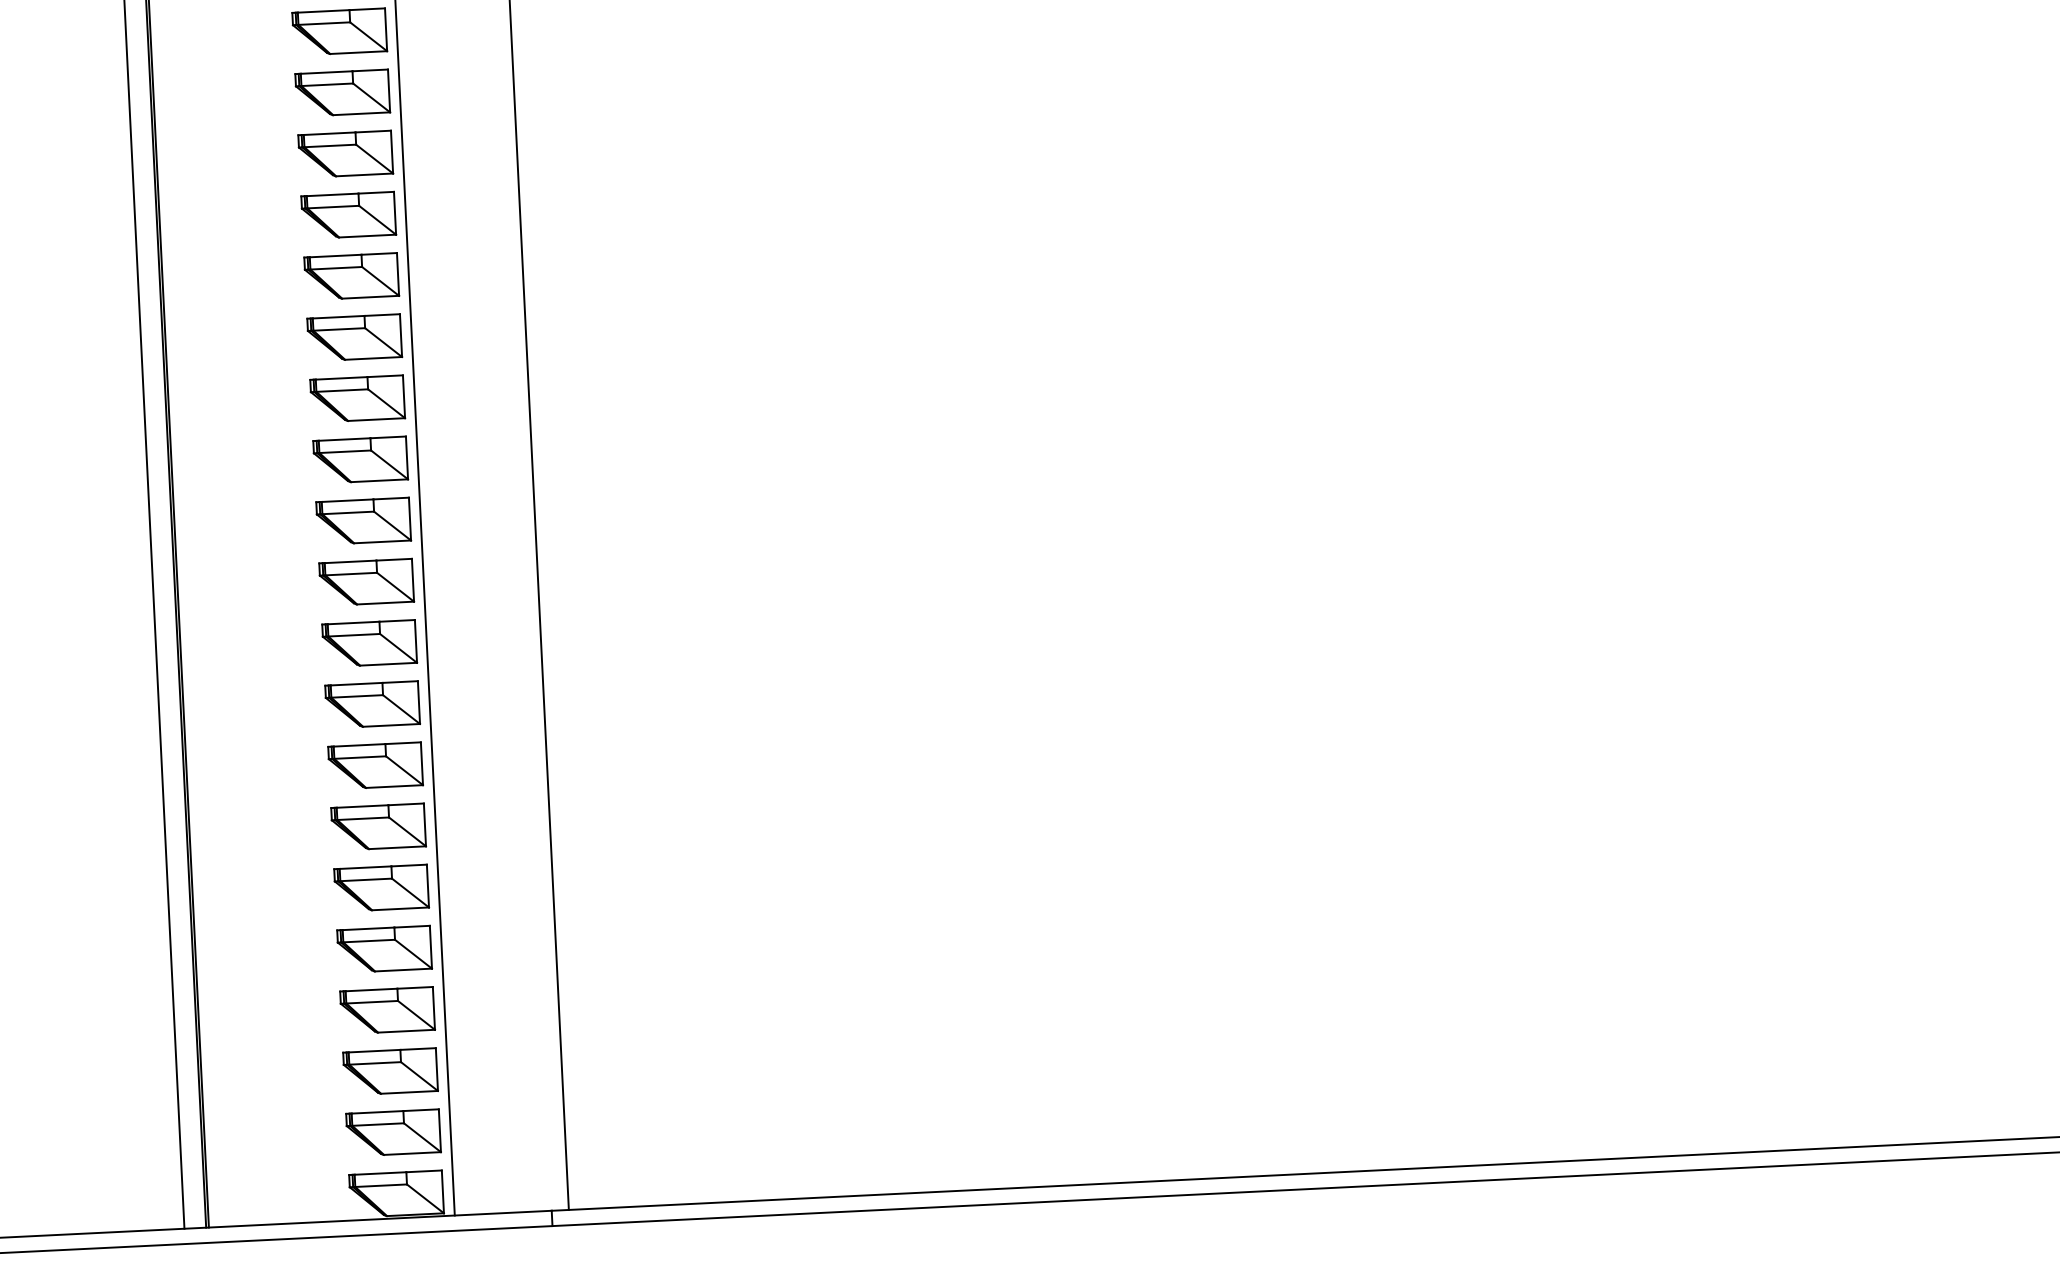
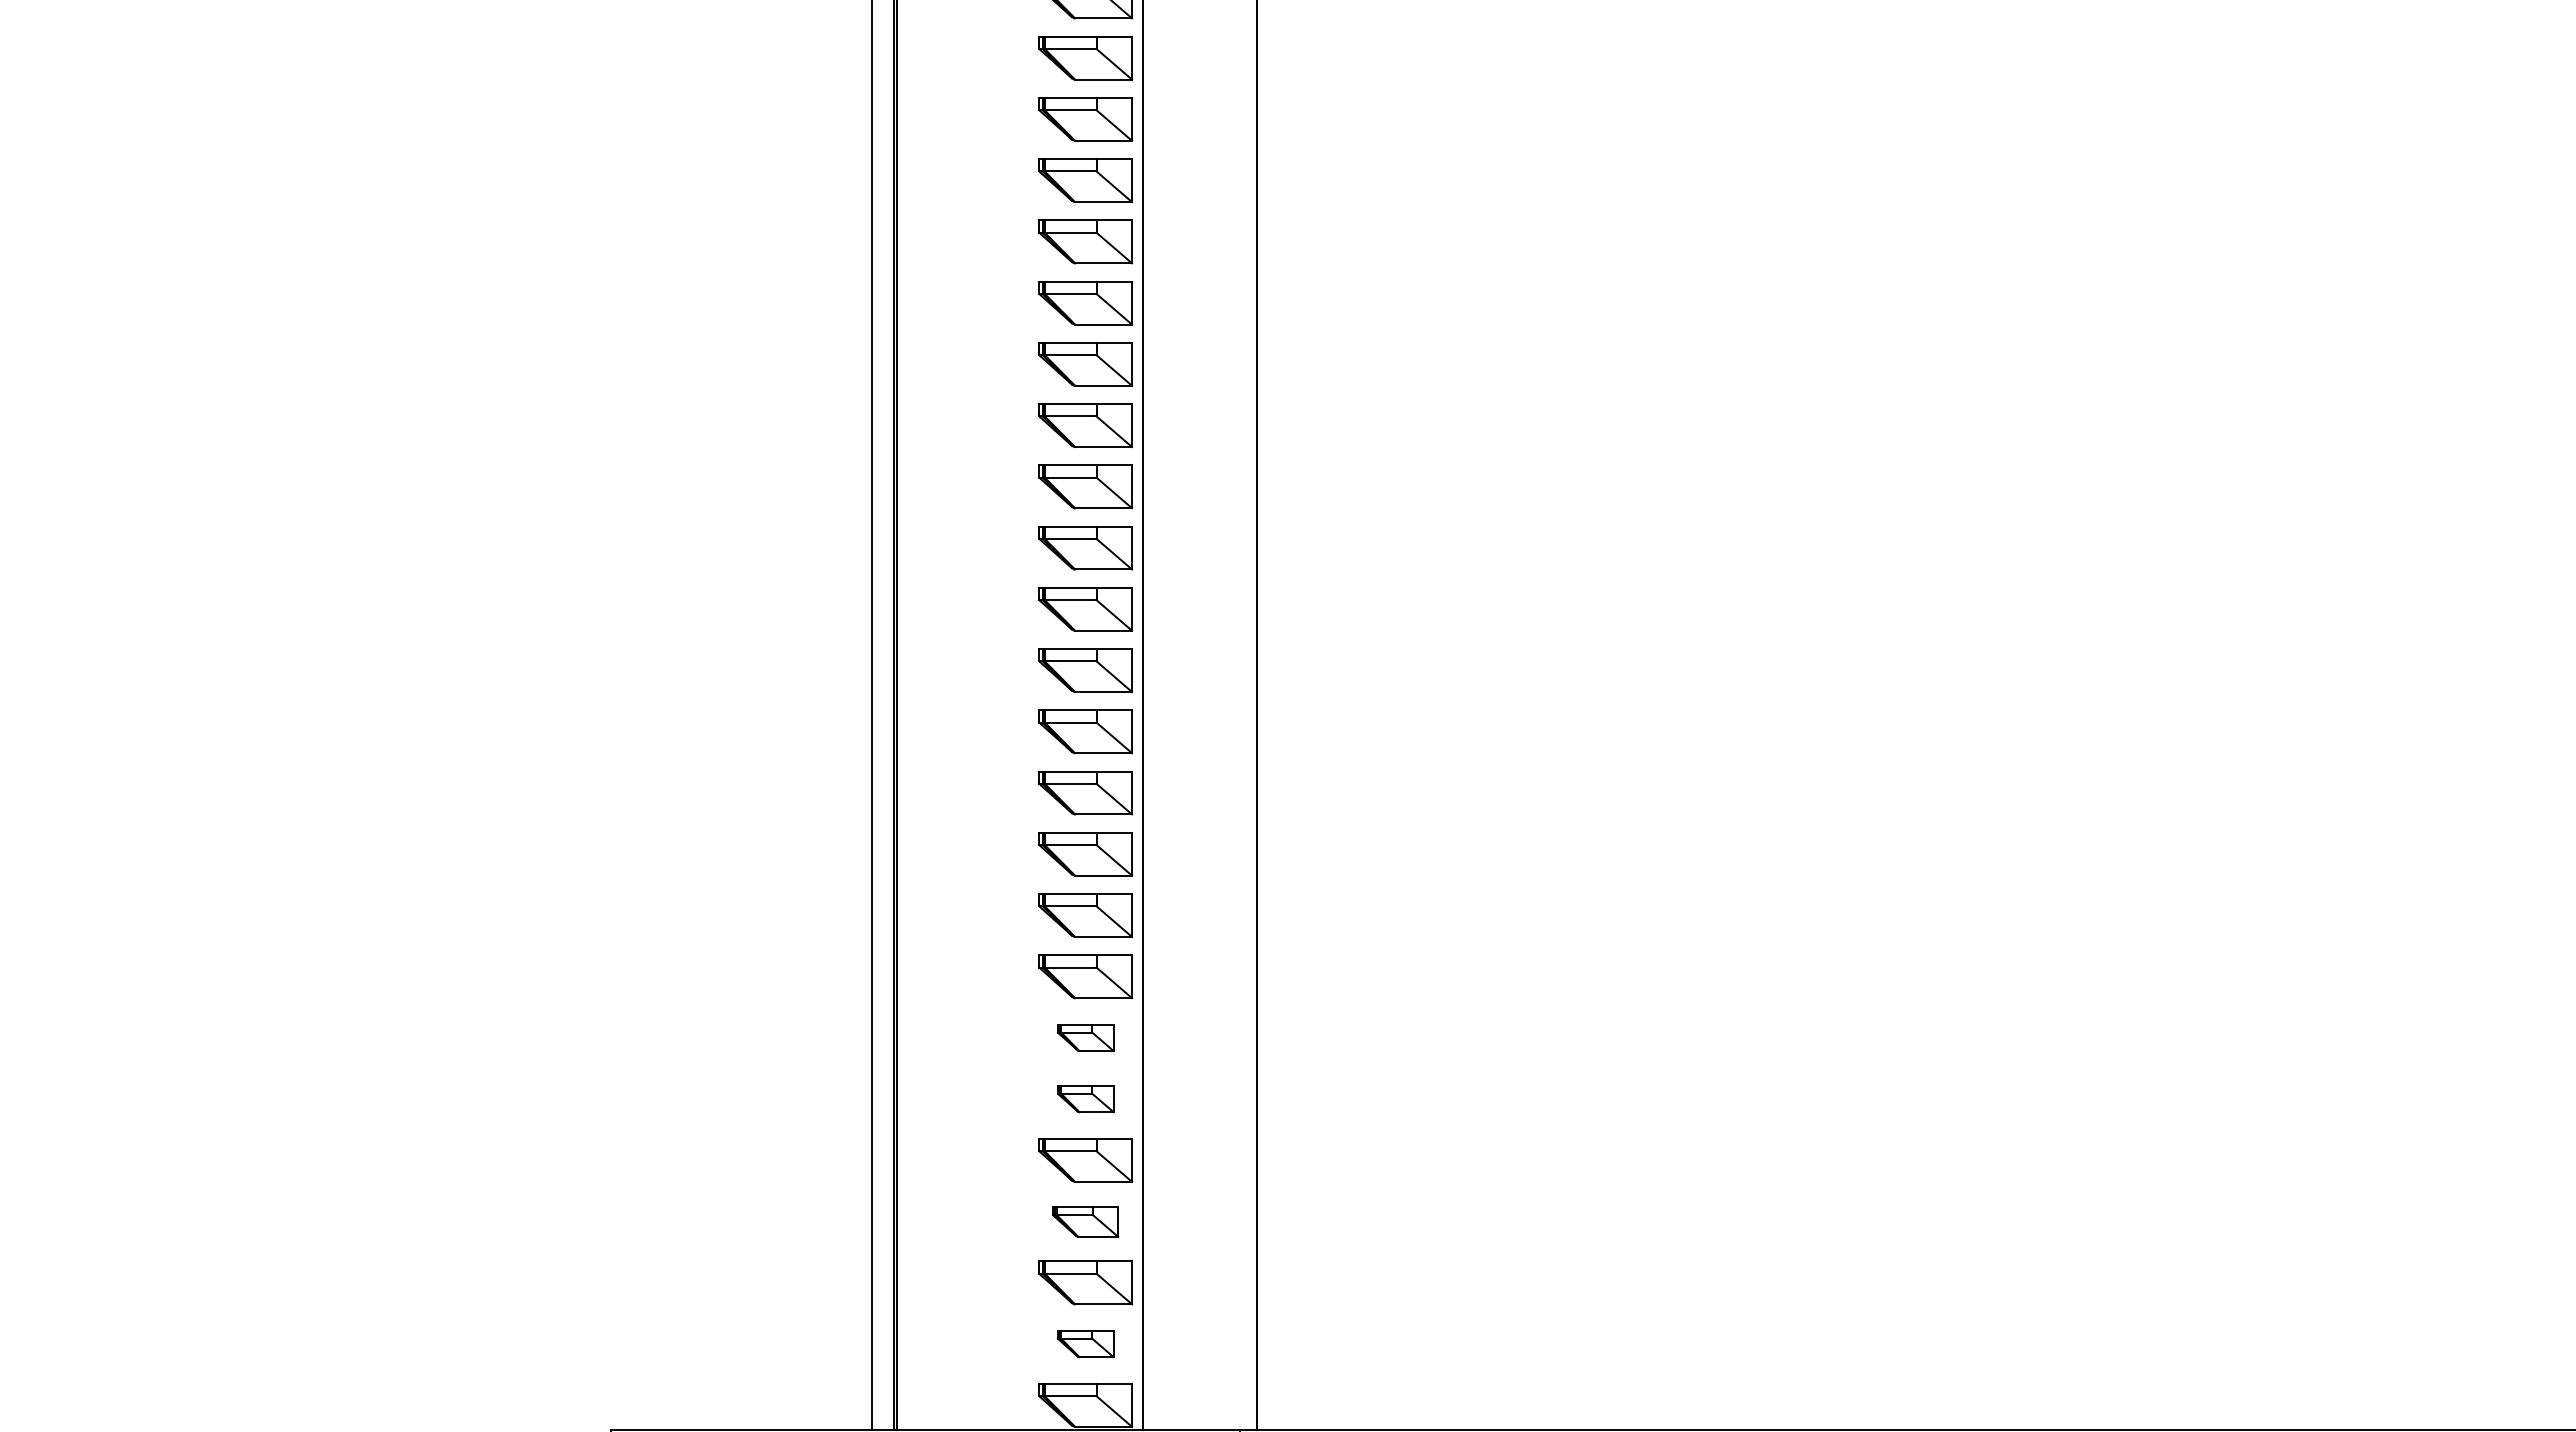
part: (378, 827) -> (1085, 1038), size x0.6
part: (381, 888) -> (1085, 1099), size x0.6
part: (387, 1010) -> (1085, 1221), size x0.7
part: (393, 1133) -> (1085, 1344), size x0.6

